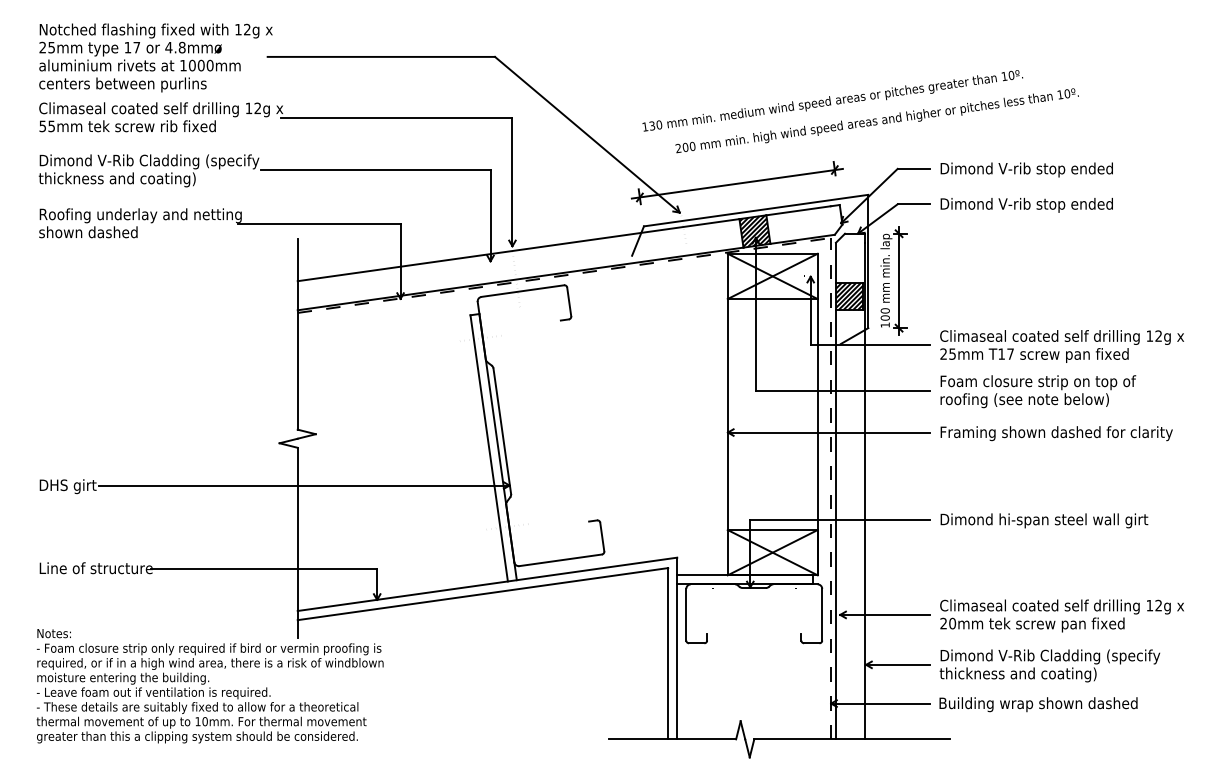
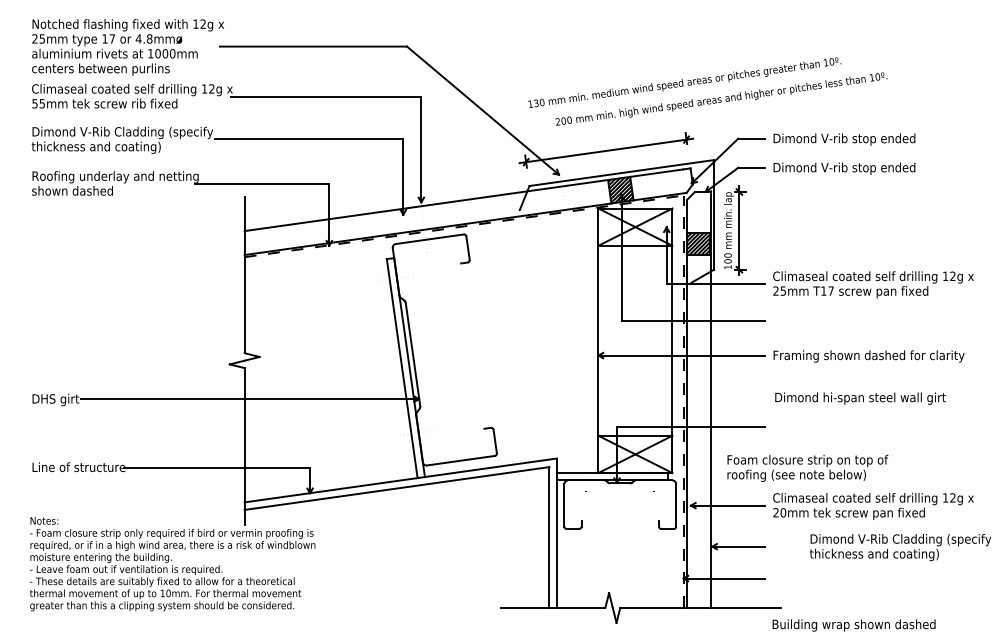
text: (1038, 391) -> (808, 468), moved
text: (1044, 520) -> (860, 398), moved
text: (1049, 665) -> (900, 547), moved
text: (1038, 704) -> (854, 625), moved

